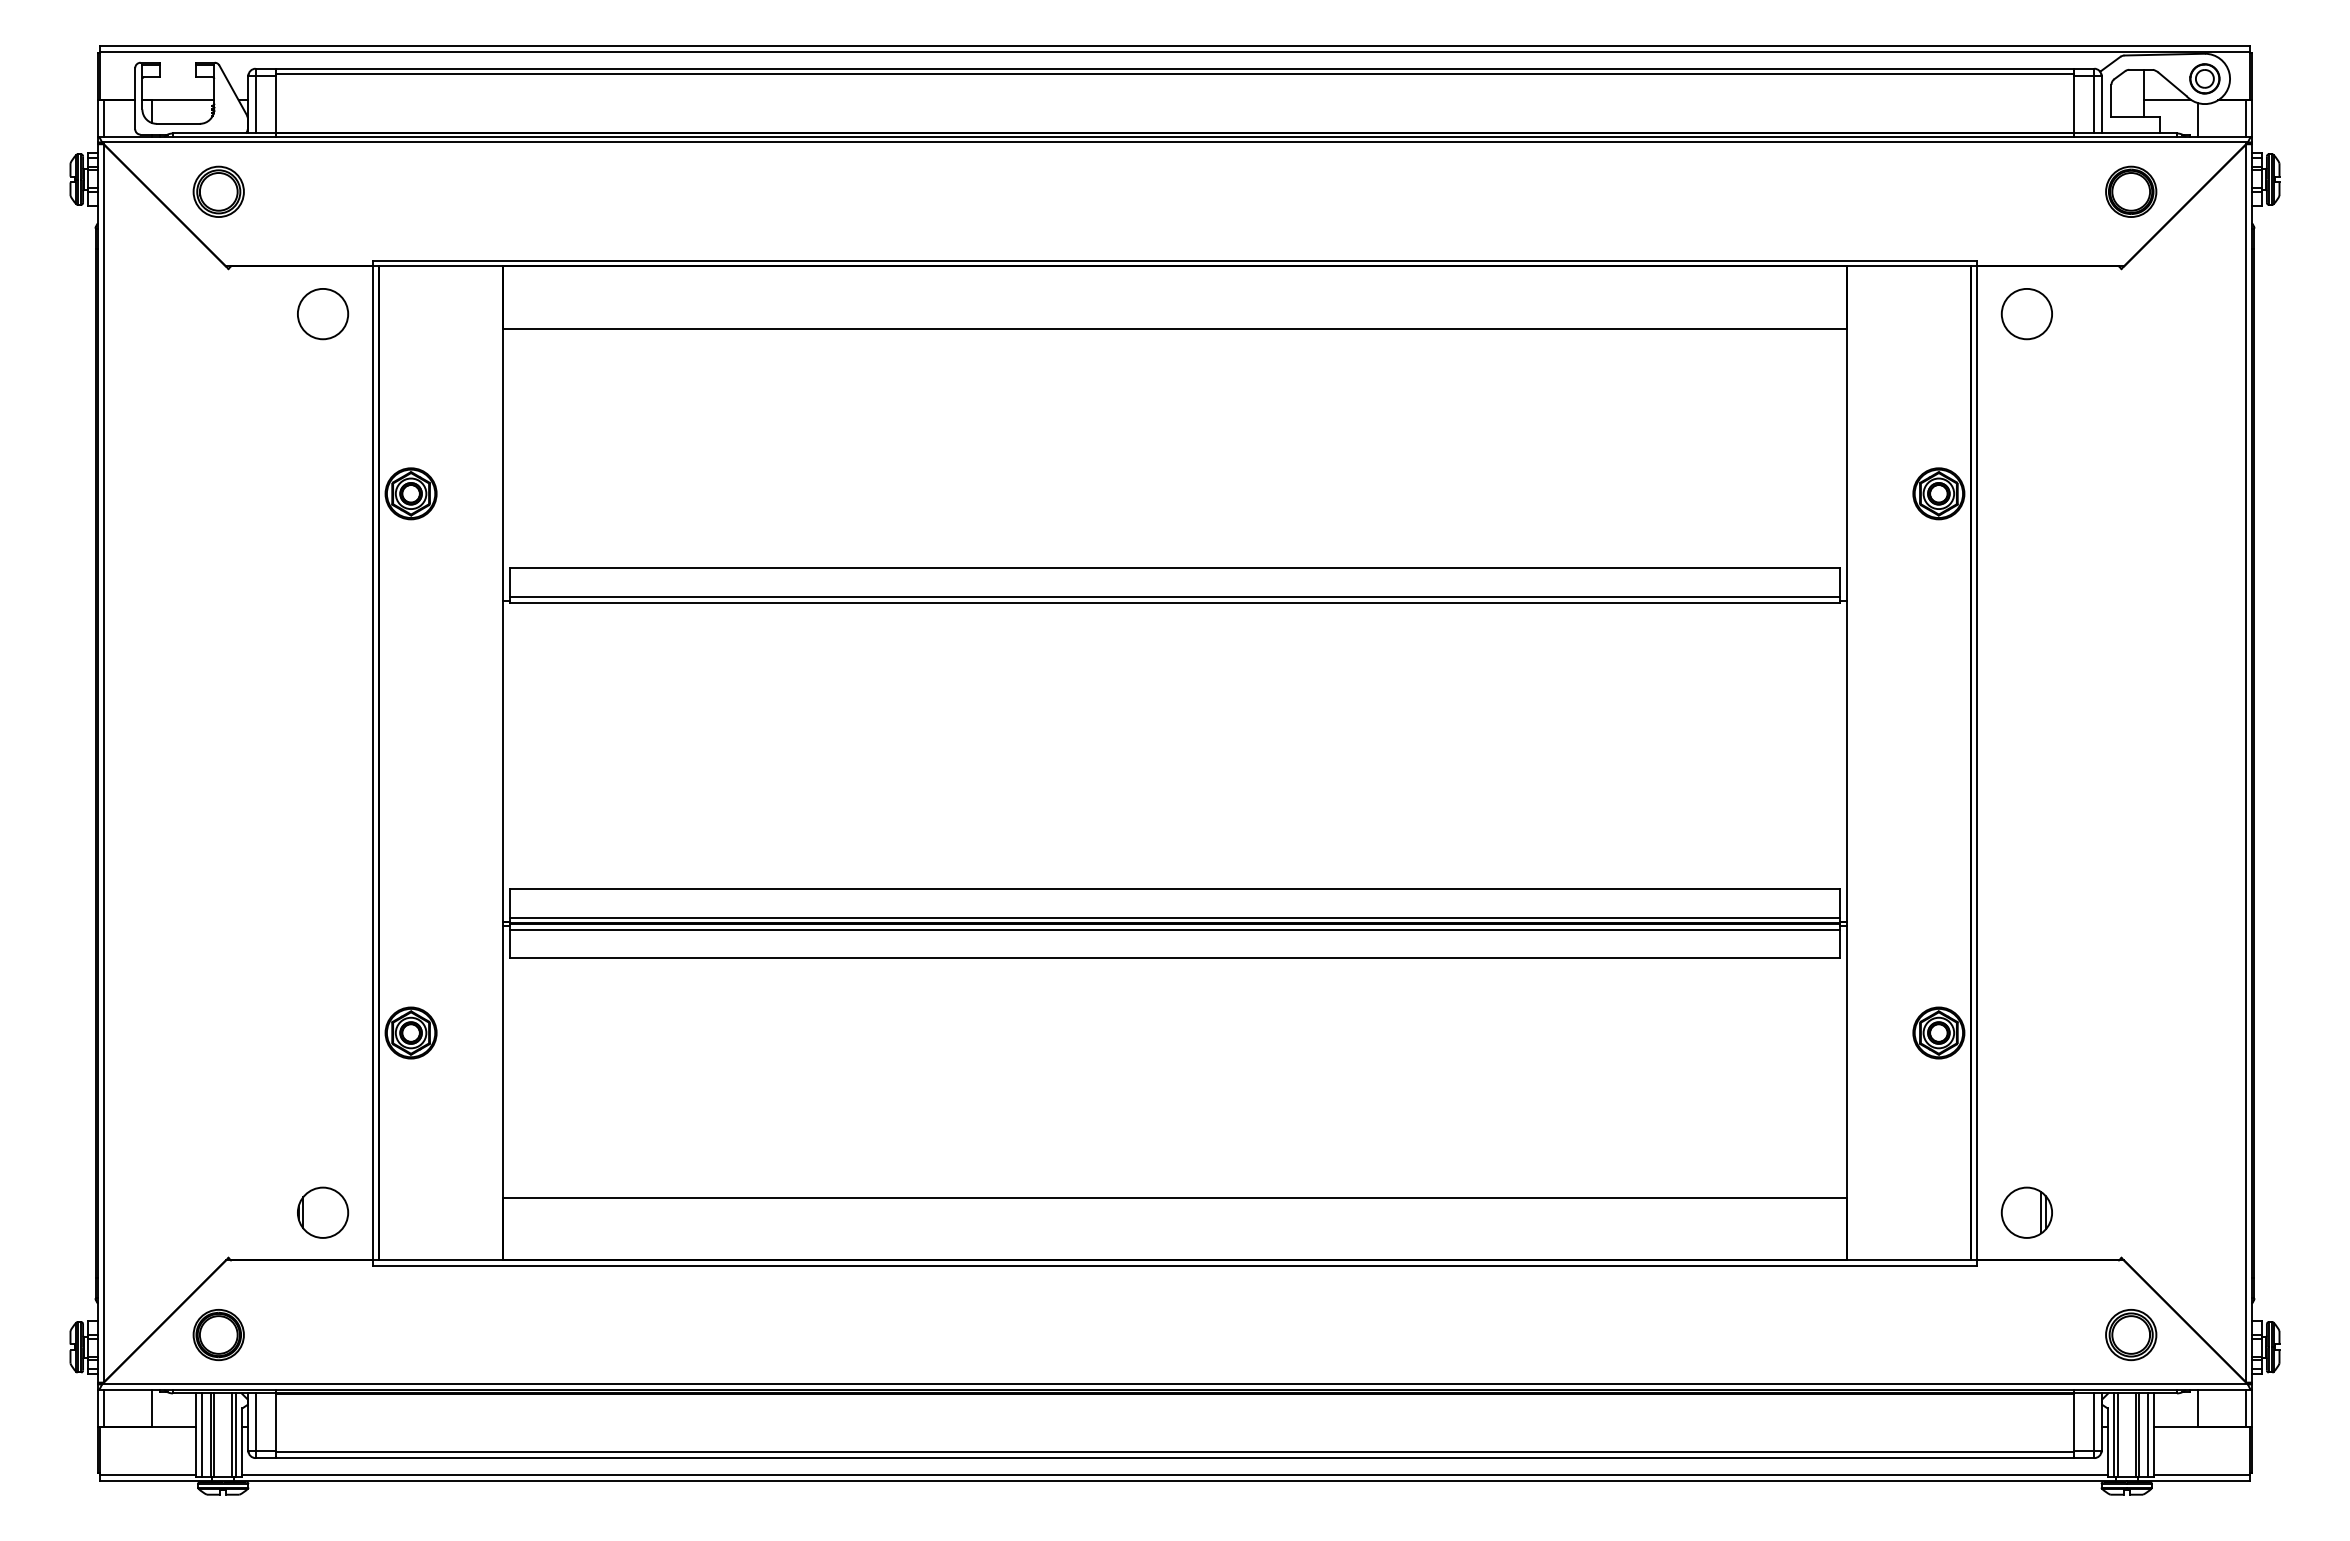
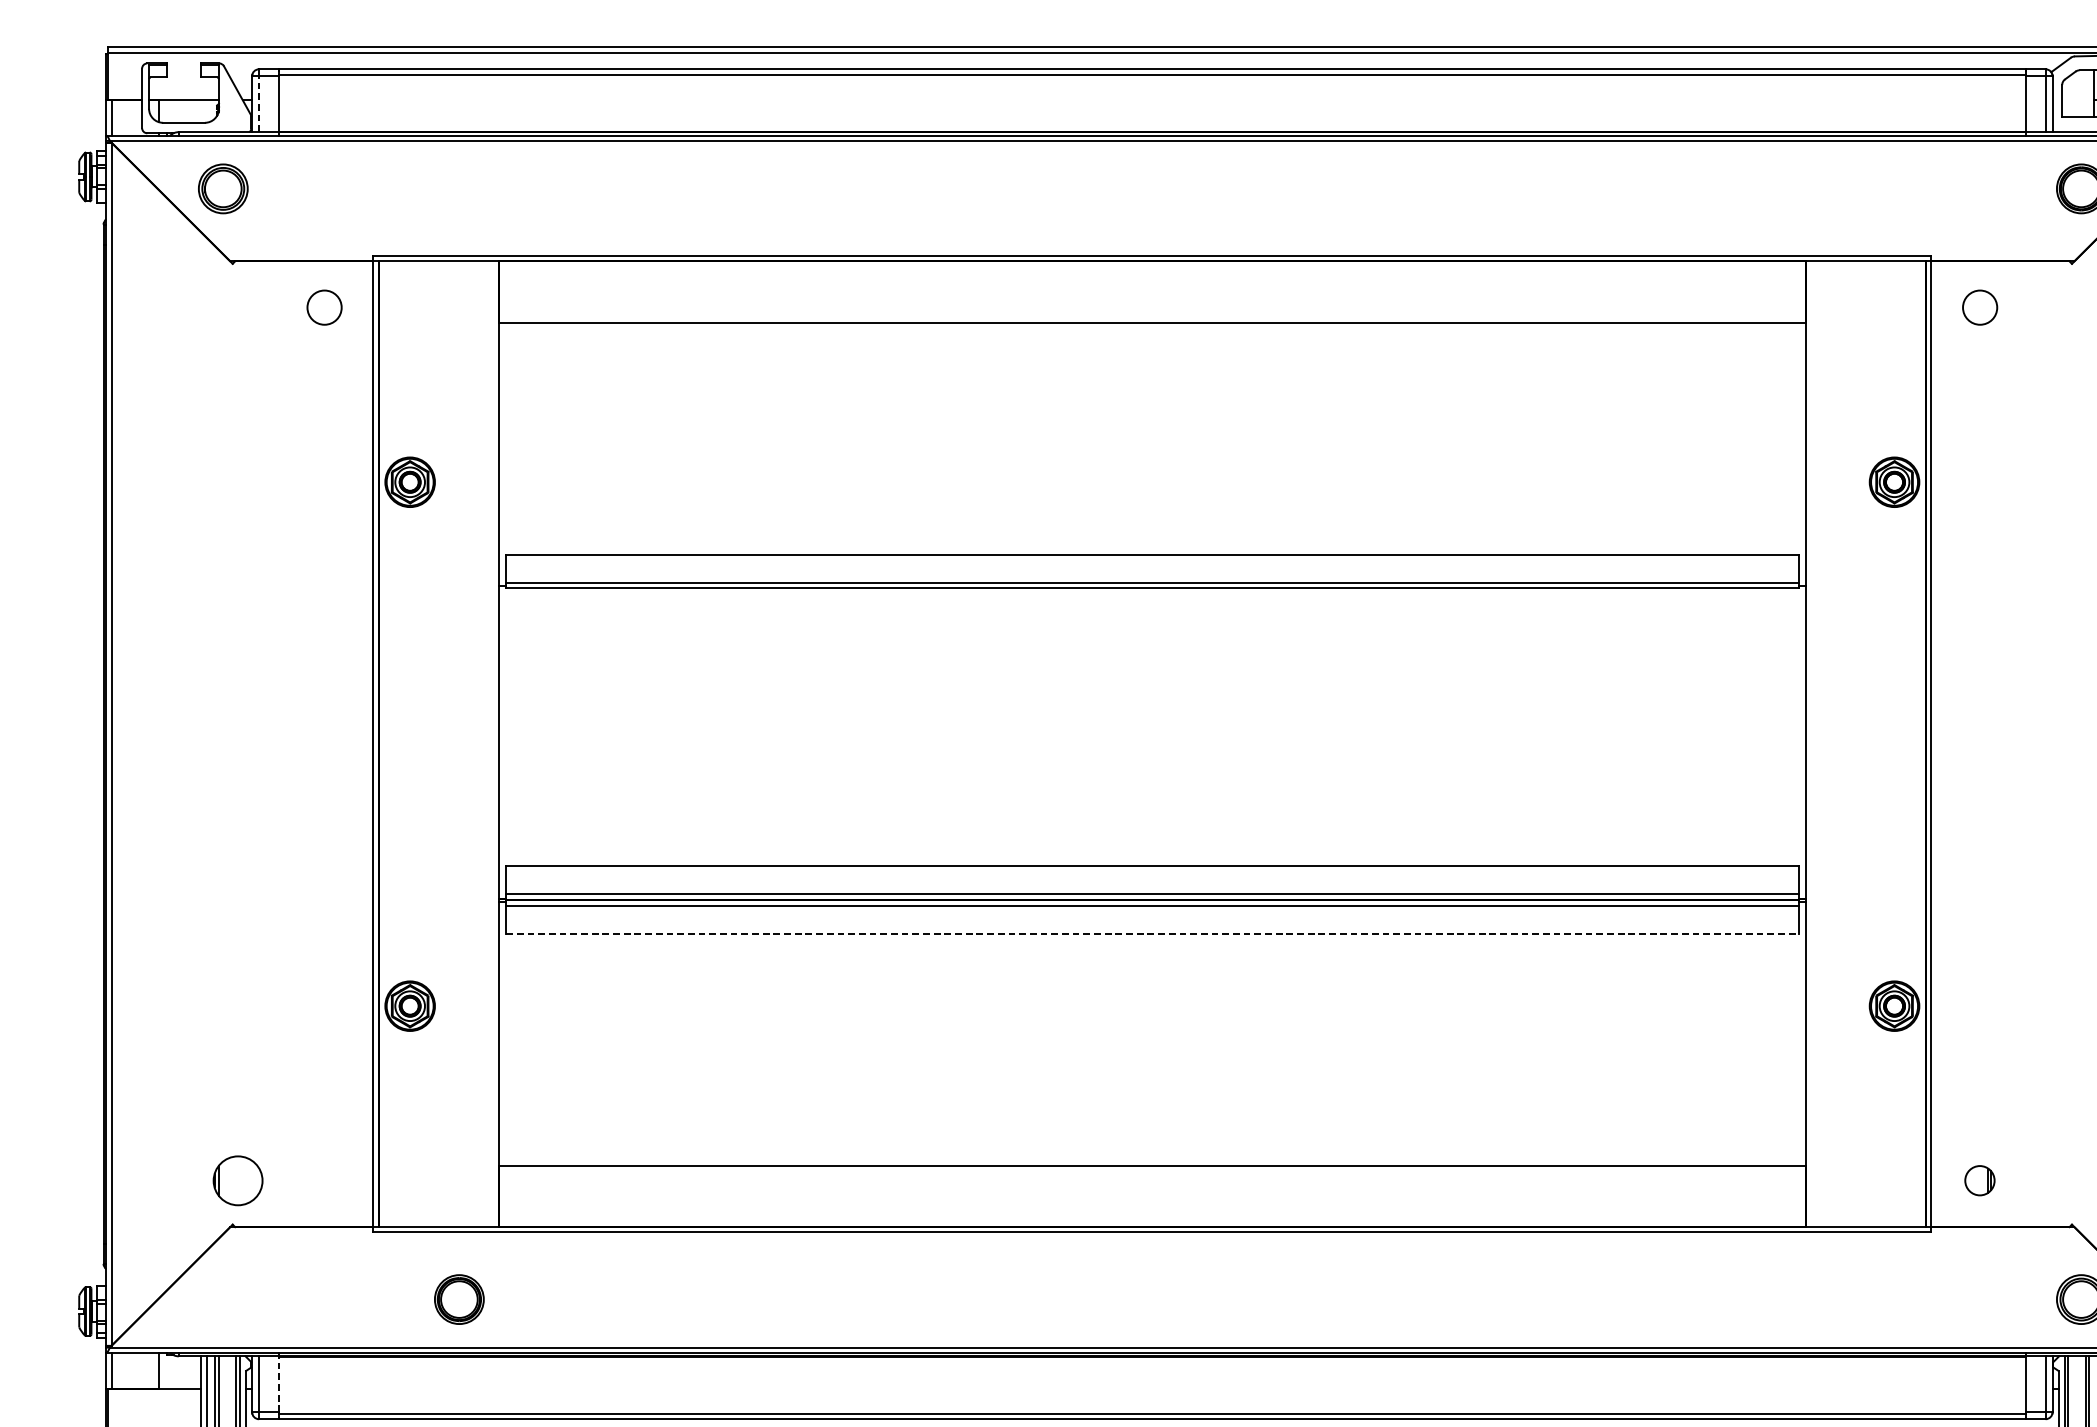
line: (255, 104) -> (258, 104), solid -> dashed
circle: (322, 313) -> (324, 307), size x0.7
circle: (2026, 313) -> (1979, 307), size x0.7
line: (1175, 958) -> (1152, 933), solid -> dashed
part: (323, 1212) -> (238, 1180), moved
part: (2026, 1212) -> (1979, 1180), size x0.6
part: (218, 1335) -> (459, 1300), moved
line: (276, 1422) -> (279, 1384), solid -> dashed

